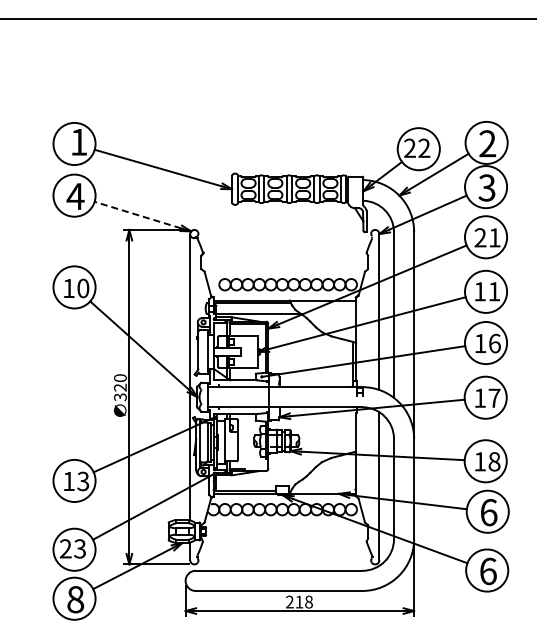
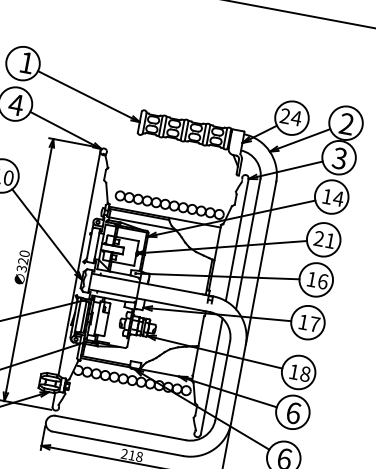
text: (423, 147) -> (295, 117), 22 -> 24
line: (137, 214) -> (62, 128), dashed -> solid
text: (487, 237) -> (332, 197), 21 -> 14
text: (479, 291) -> (318, 238), 11 -> 21

